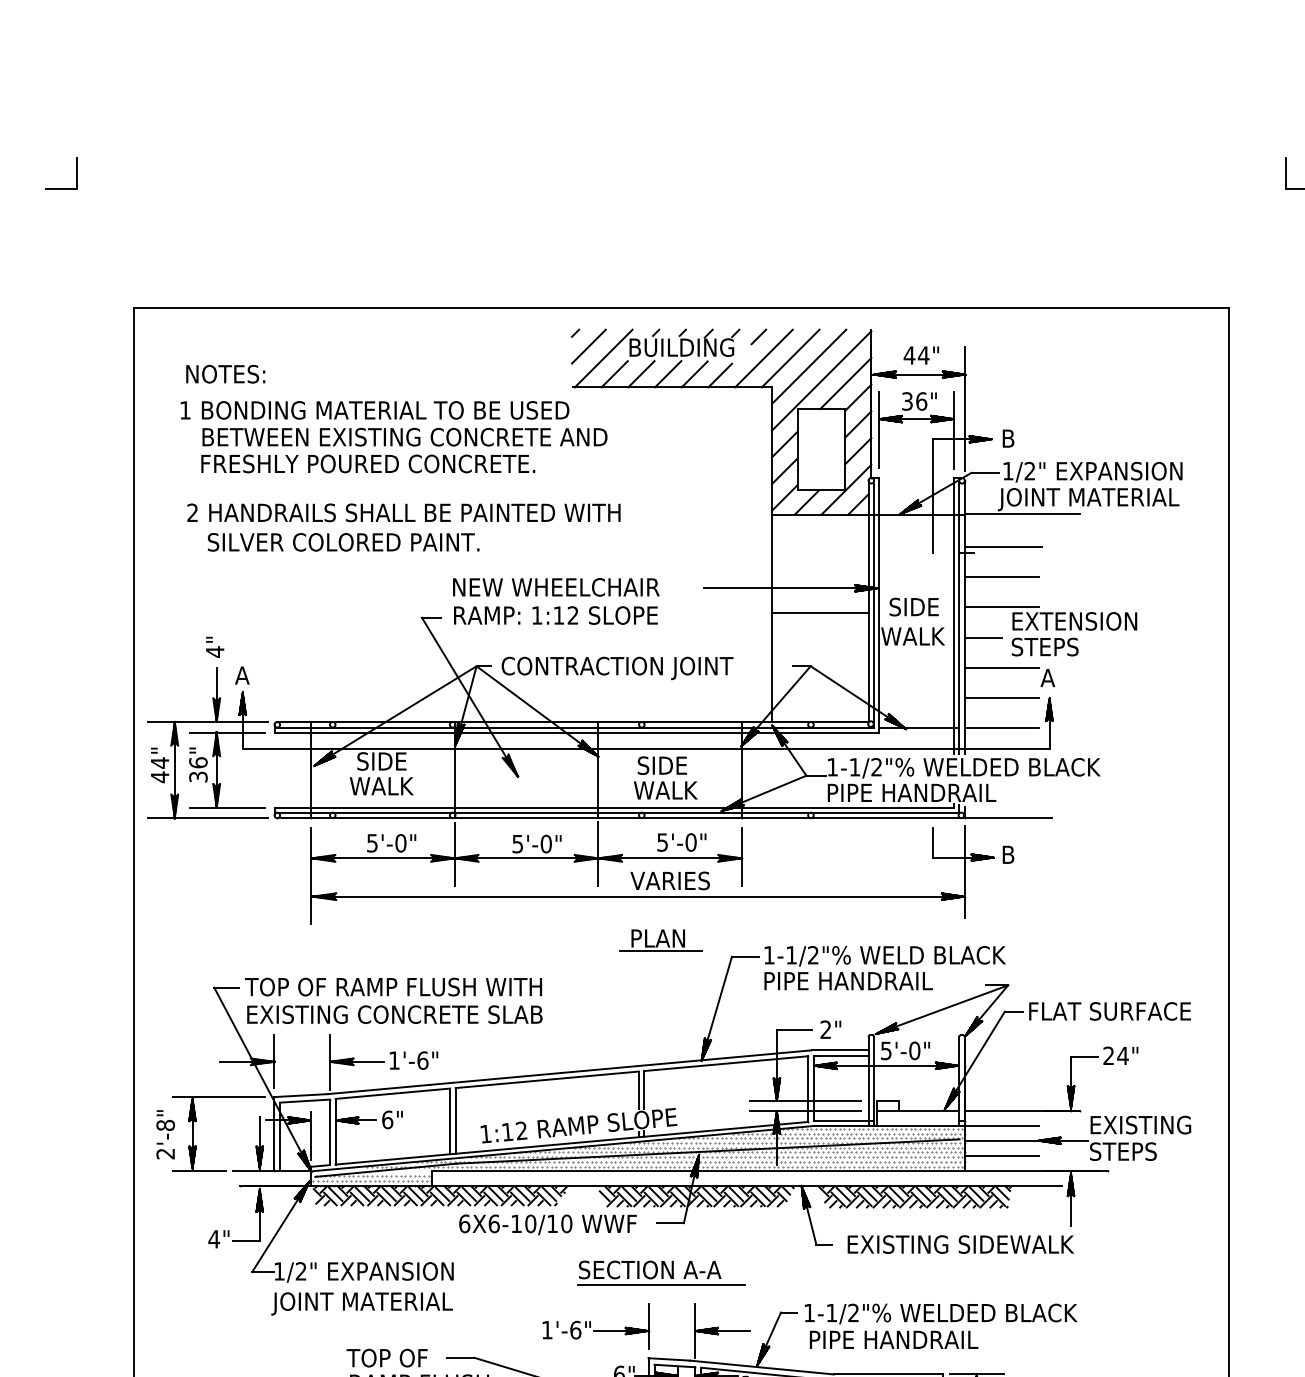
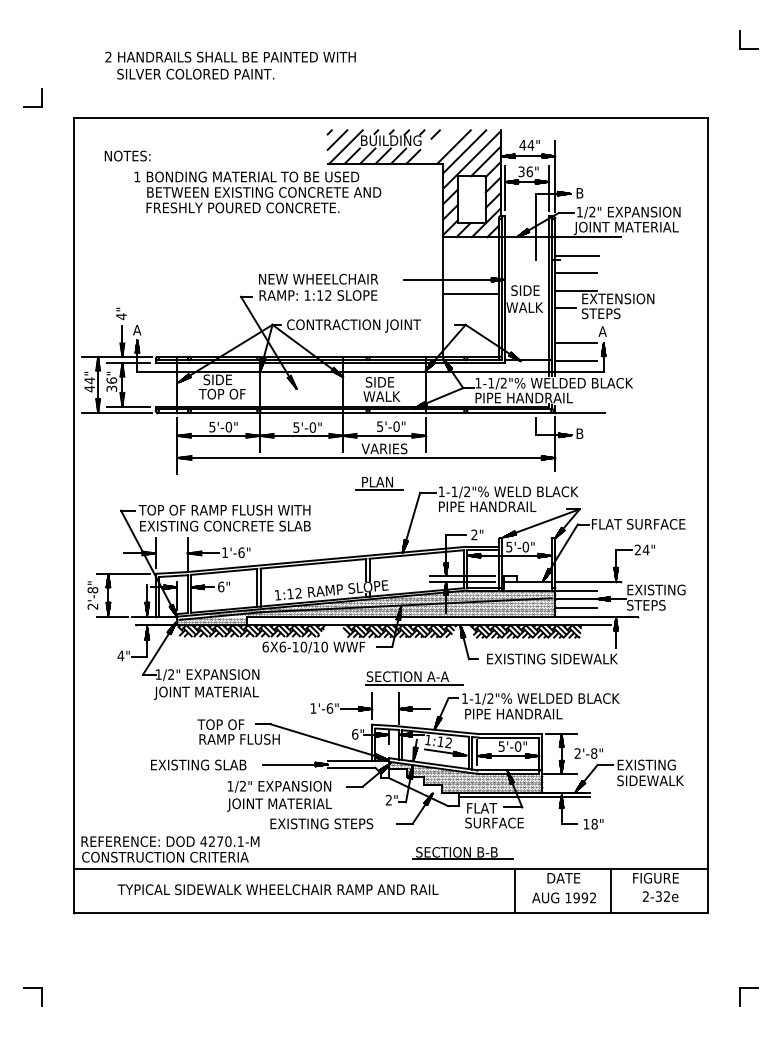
part: (76, 172) -> (41, 97), moved
line: (763, 357) -> (438, 146), removed
text: (393, 437) -> (257, 192), moved
text: (403, 527) -> (230, 65), moved
line: (1000, 667) -> (575, 325), removed
text: (388, 785) -> (221, 393), WALK -> TOP OF
part: (661, 1273) -> (414, 678), moved

